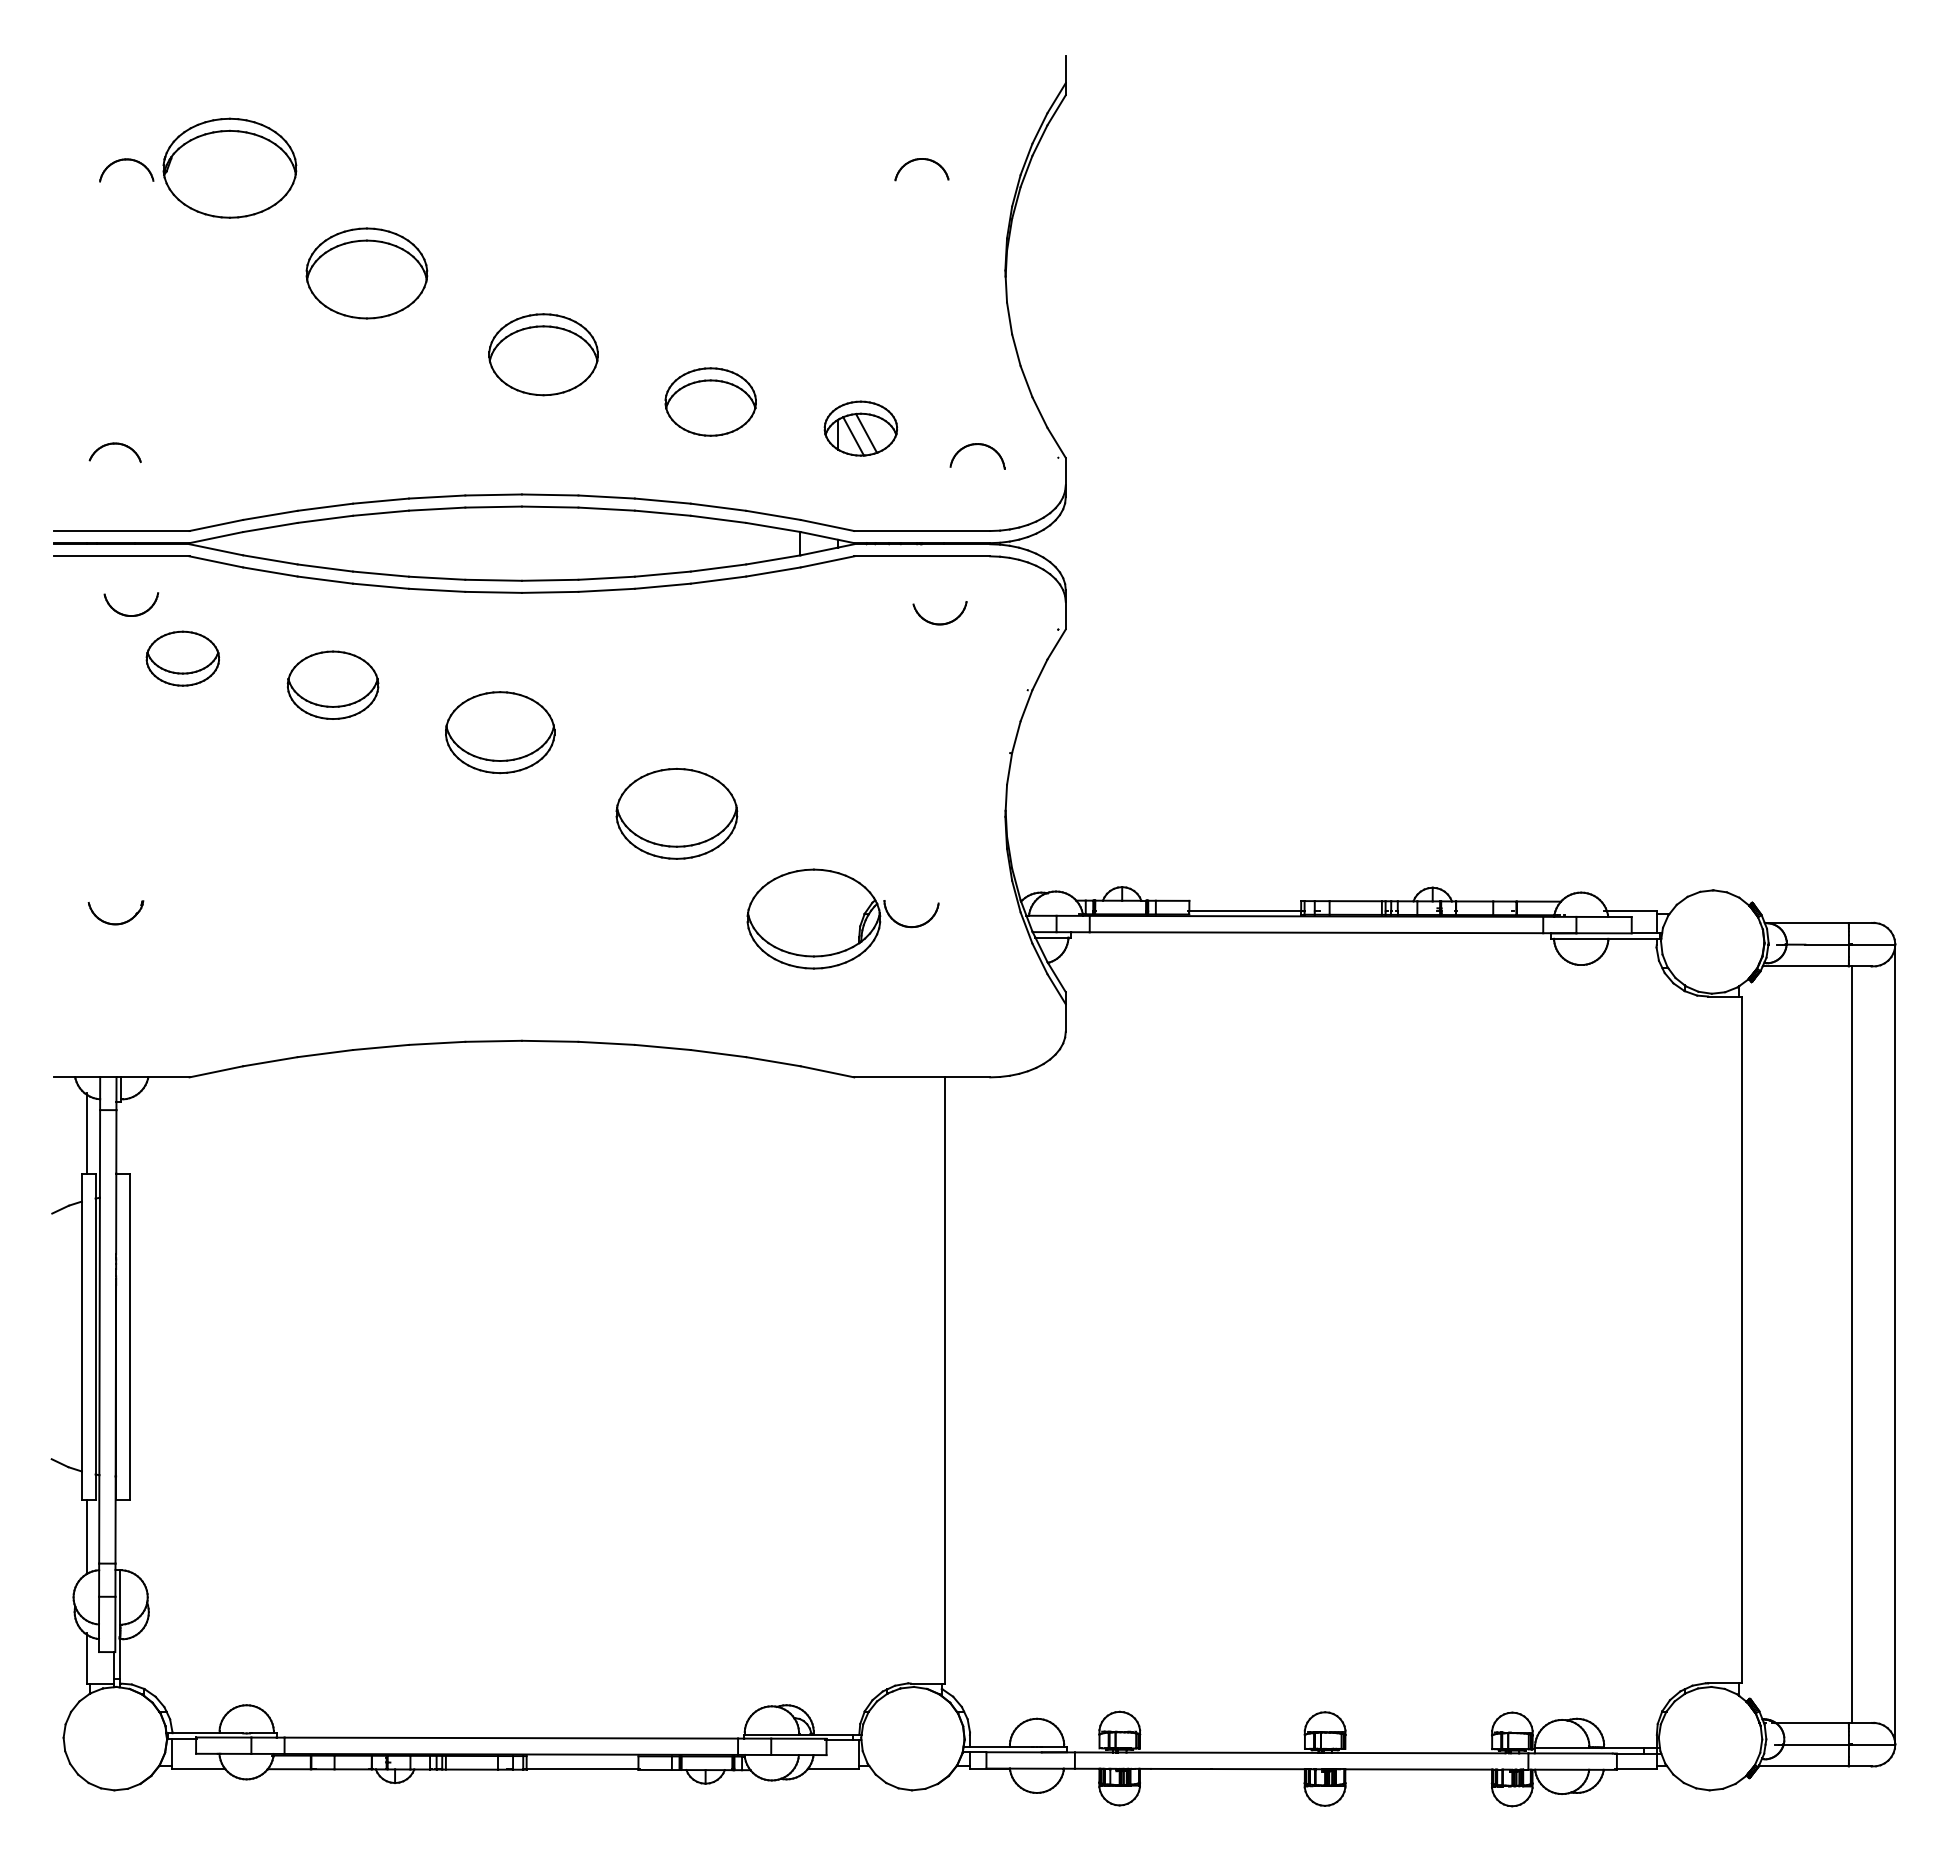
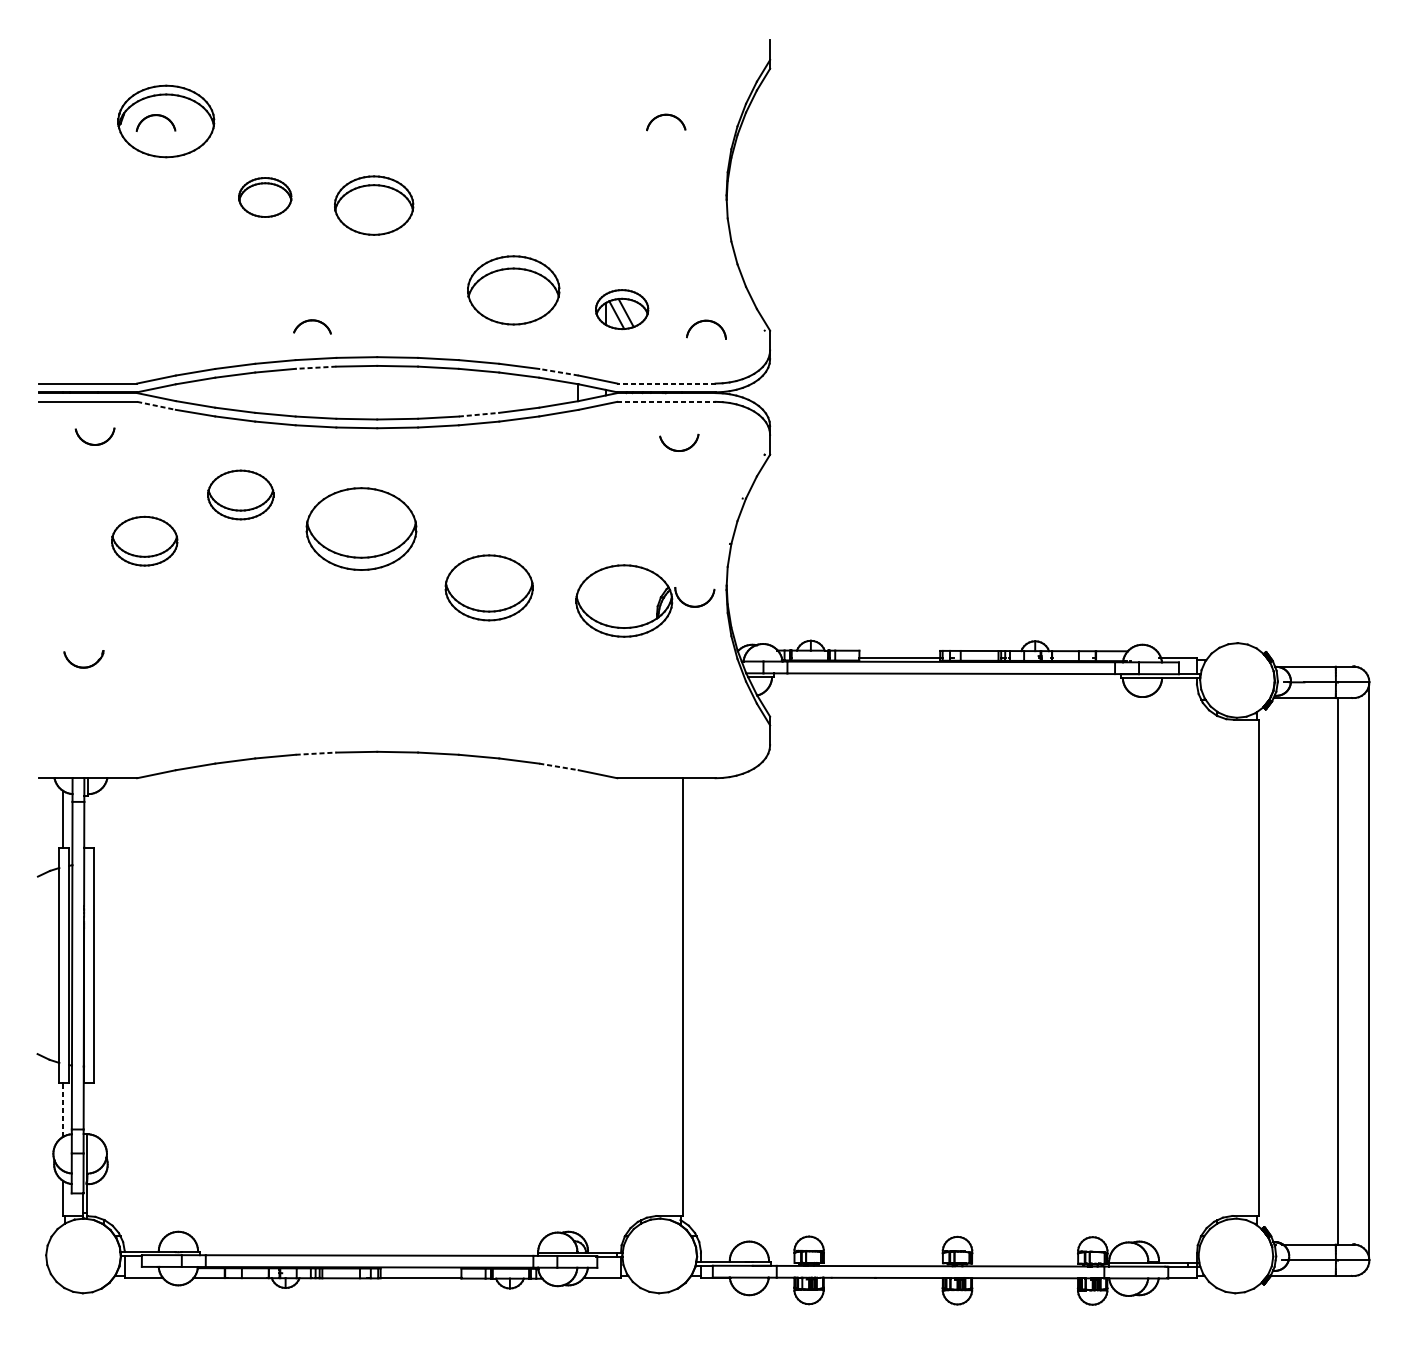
part: (126, 160) -> (155, 115), moved
part: (366, 273) -> (264, 197), size x0.6
part: (543, 354) -> (374, 205), moved
part: (710, 401) -> (513, 289), size x1.4
part: (114, 444) -> (311, 321), moved
line: (436, 509) -> (315, 368), solid -> dashed
line: (773, 515) -> (558, 372), solid -> dashed
line: (922, 531) -> (666, 383), solid -> dashed
line: (922, 556) -> (666, 401), solid -> dashed
line: (216, 562) -> (156, 406), solid -> dashed
line: (663, 574) -> (479, 414), solid -> dashed
part: (182, 658) -> (132, 475), removed
part: (500, 732) -> (361, 529), size x1.4
part: (199, 748) -> (144, 540), added
part: (842, 918) -> (644, 600), moved
line: (437, 1043) -> (316, 753), solid -> dashed
line: (773, 1061) -> (558, 766), solid -> dashed
line: (87, 1536) -> (63, 1109), solid -> dashed

